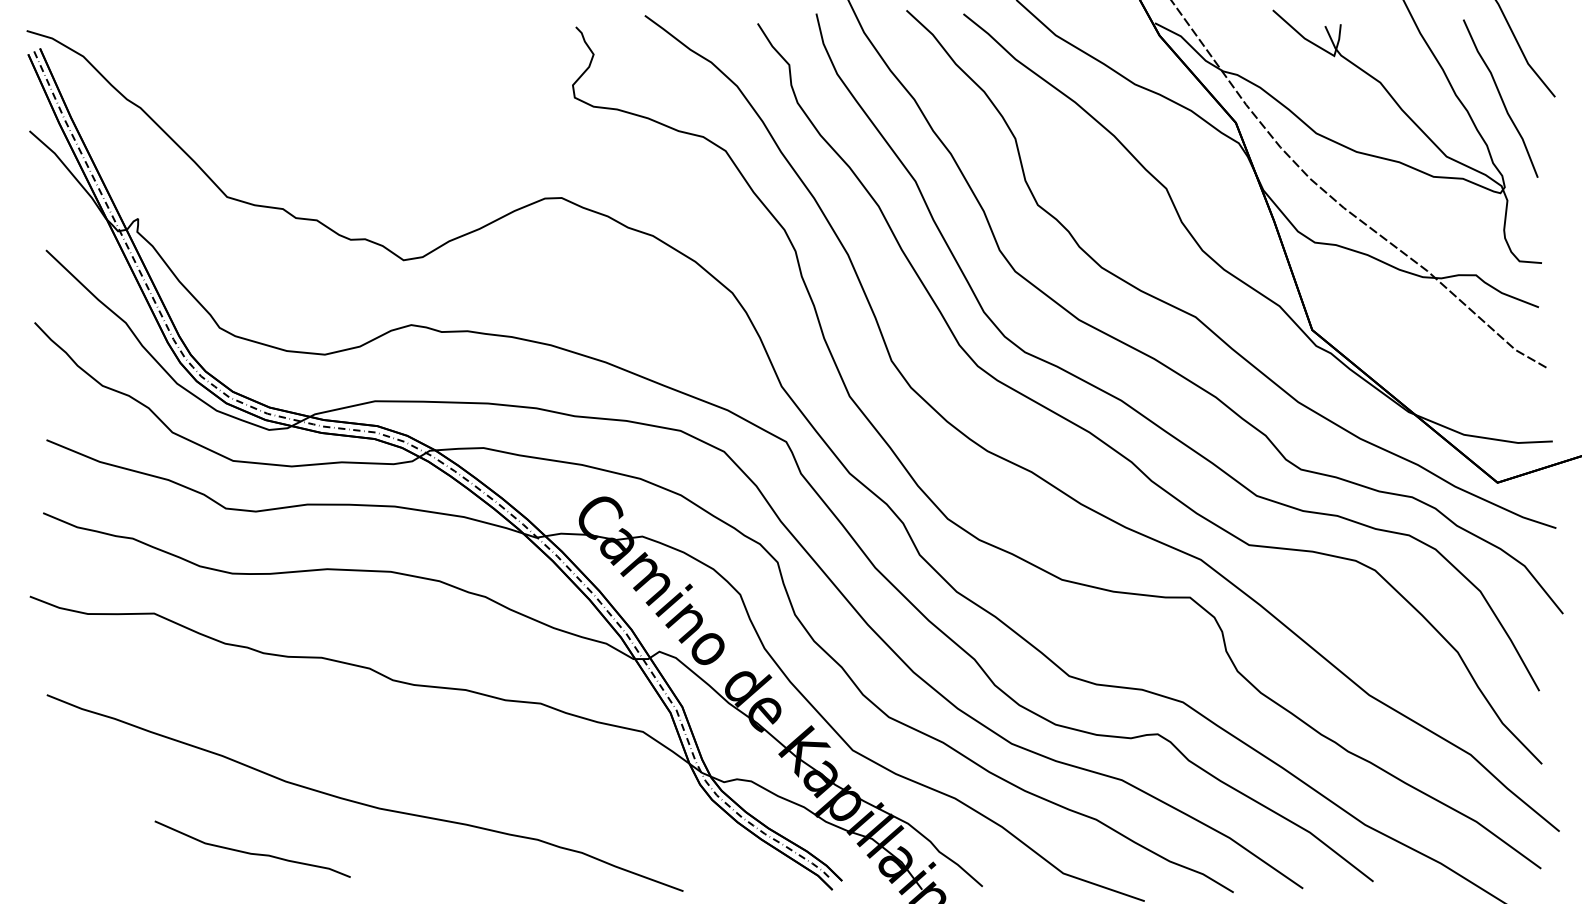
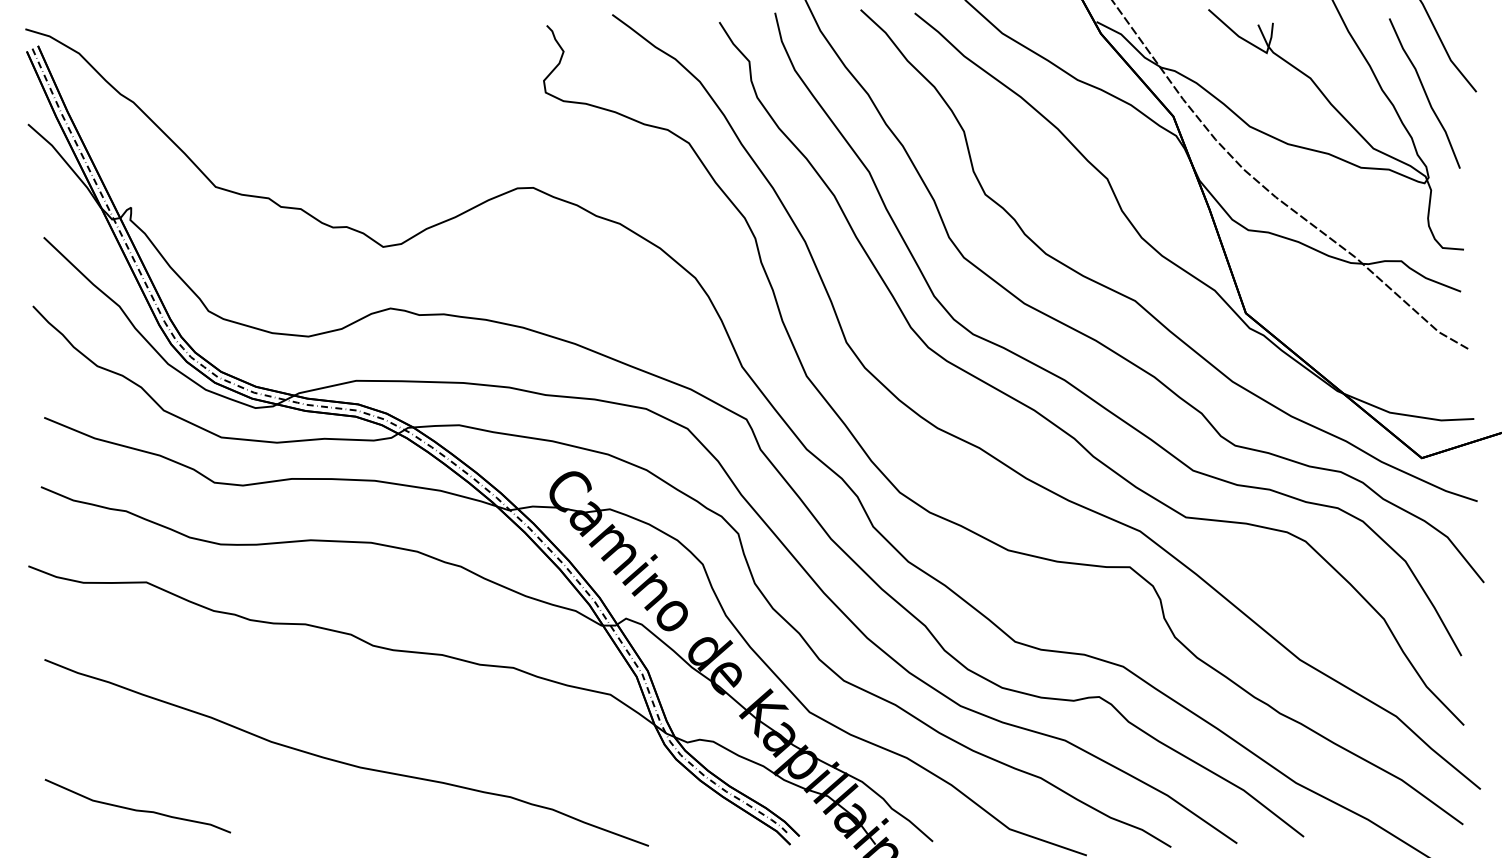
curve: (252, 852) -> (137, 809), moved

